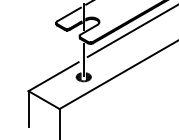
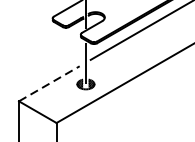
line: (53, 76) -> (49, 83), solid -> dashed

